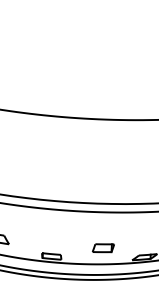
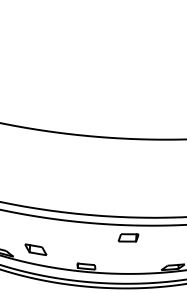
part: (103, 247) -> (128, 237), moved

